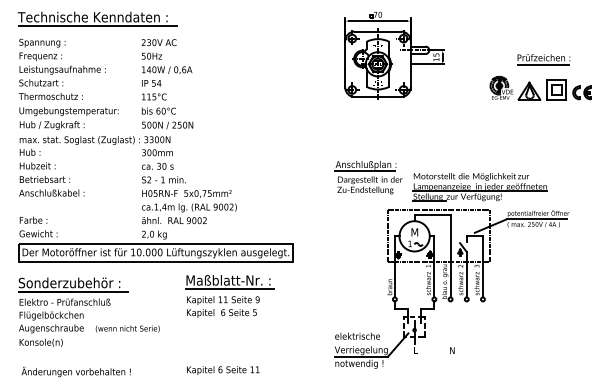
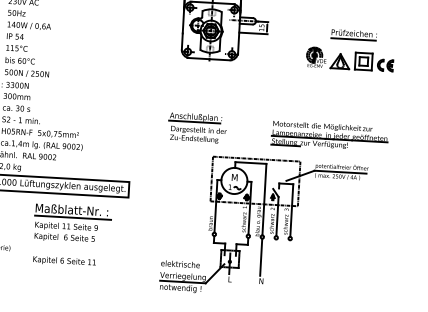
part: (479, 187) -> (329, 136), moved
line: (450, 322) -> (261, 256), added
text: (223, 370) -> (64, 261), moved

